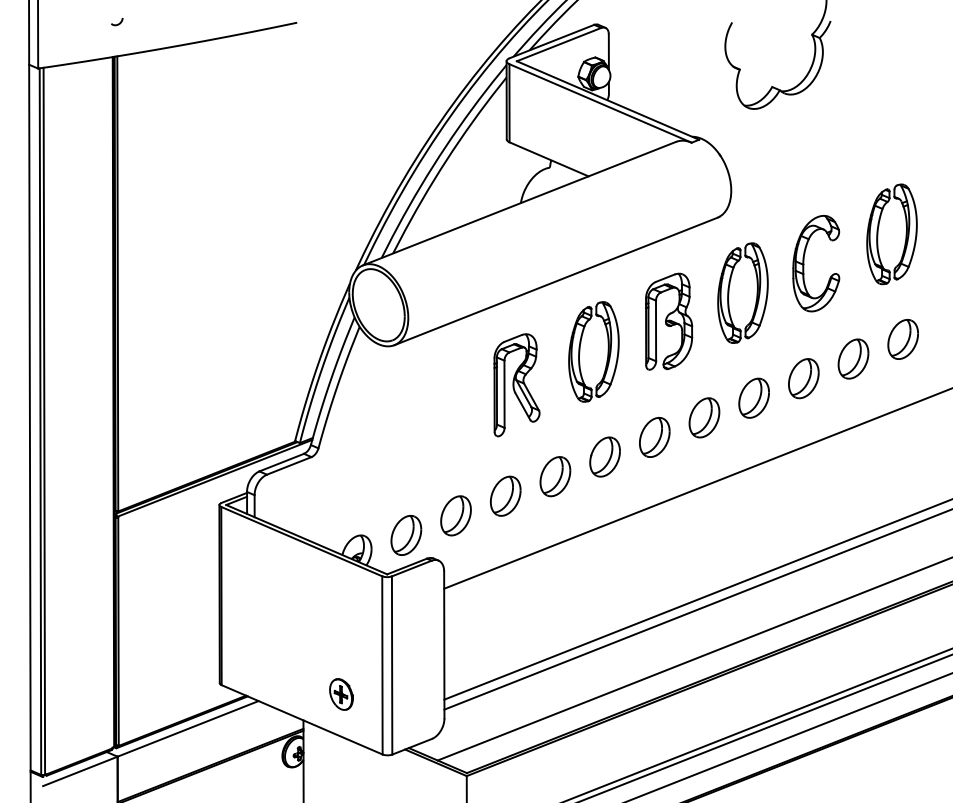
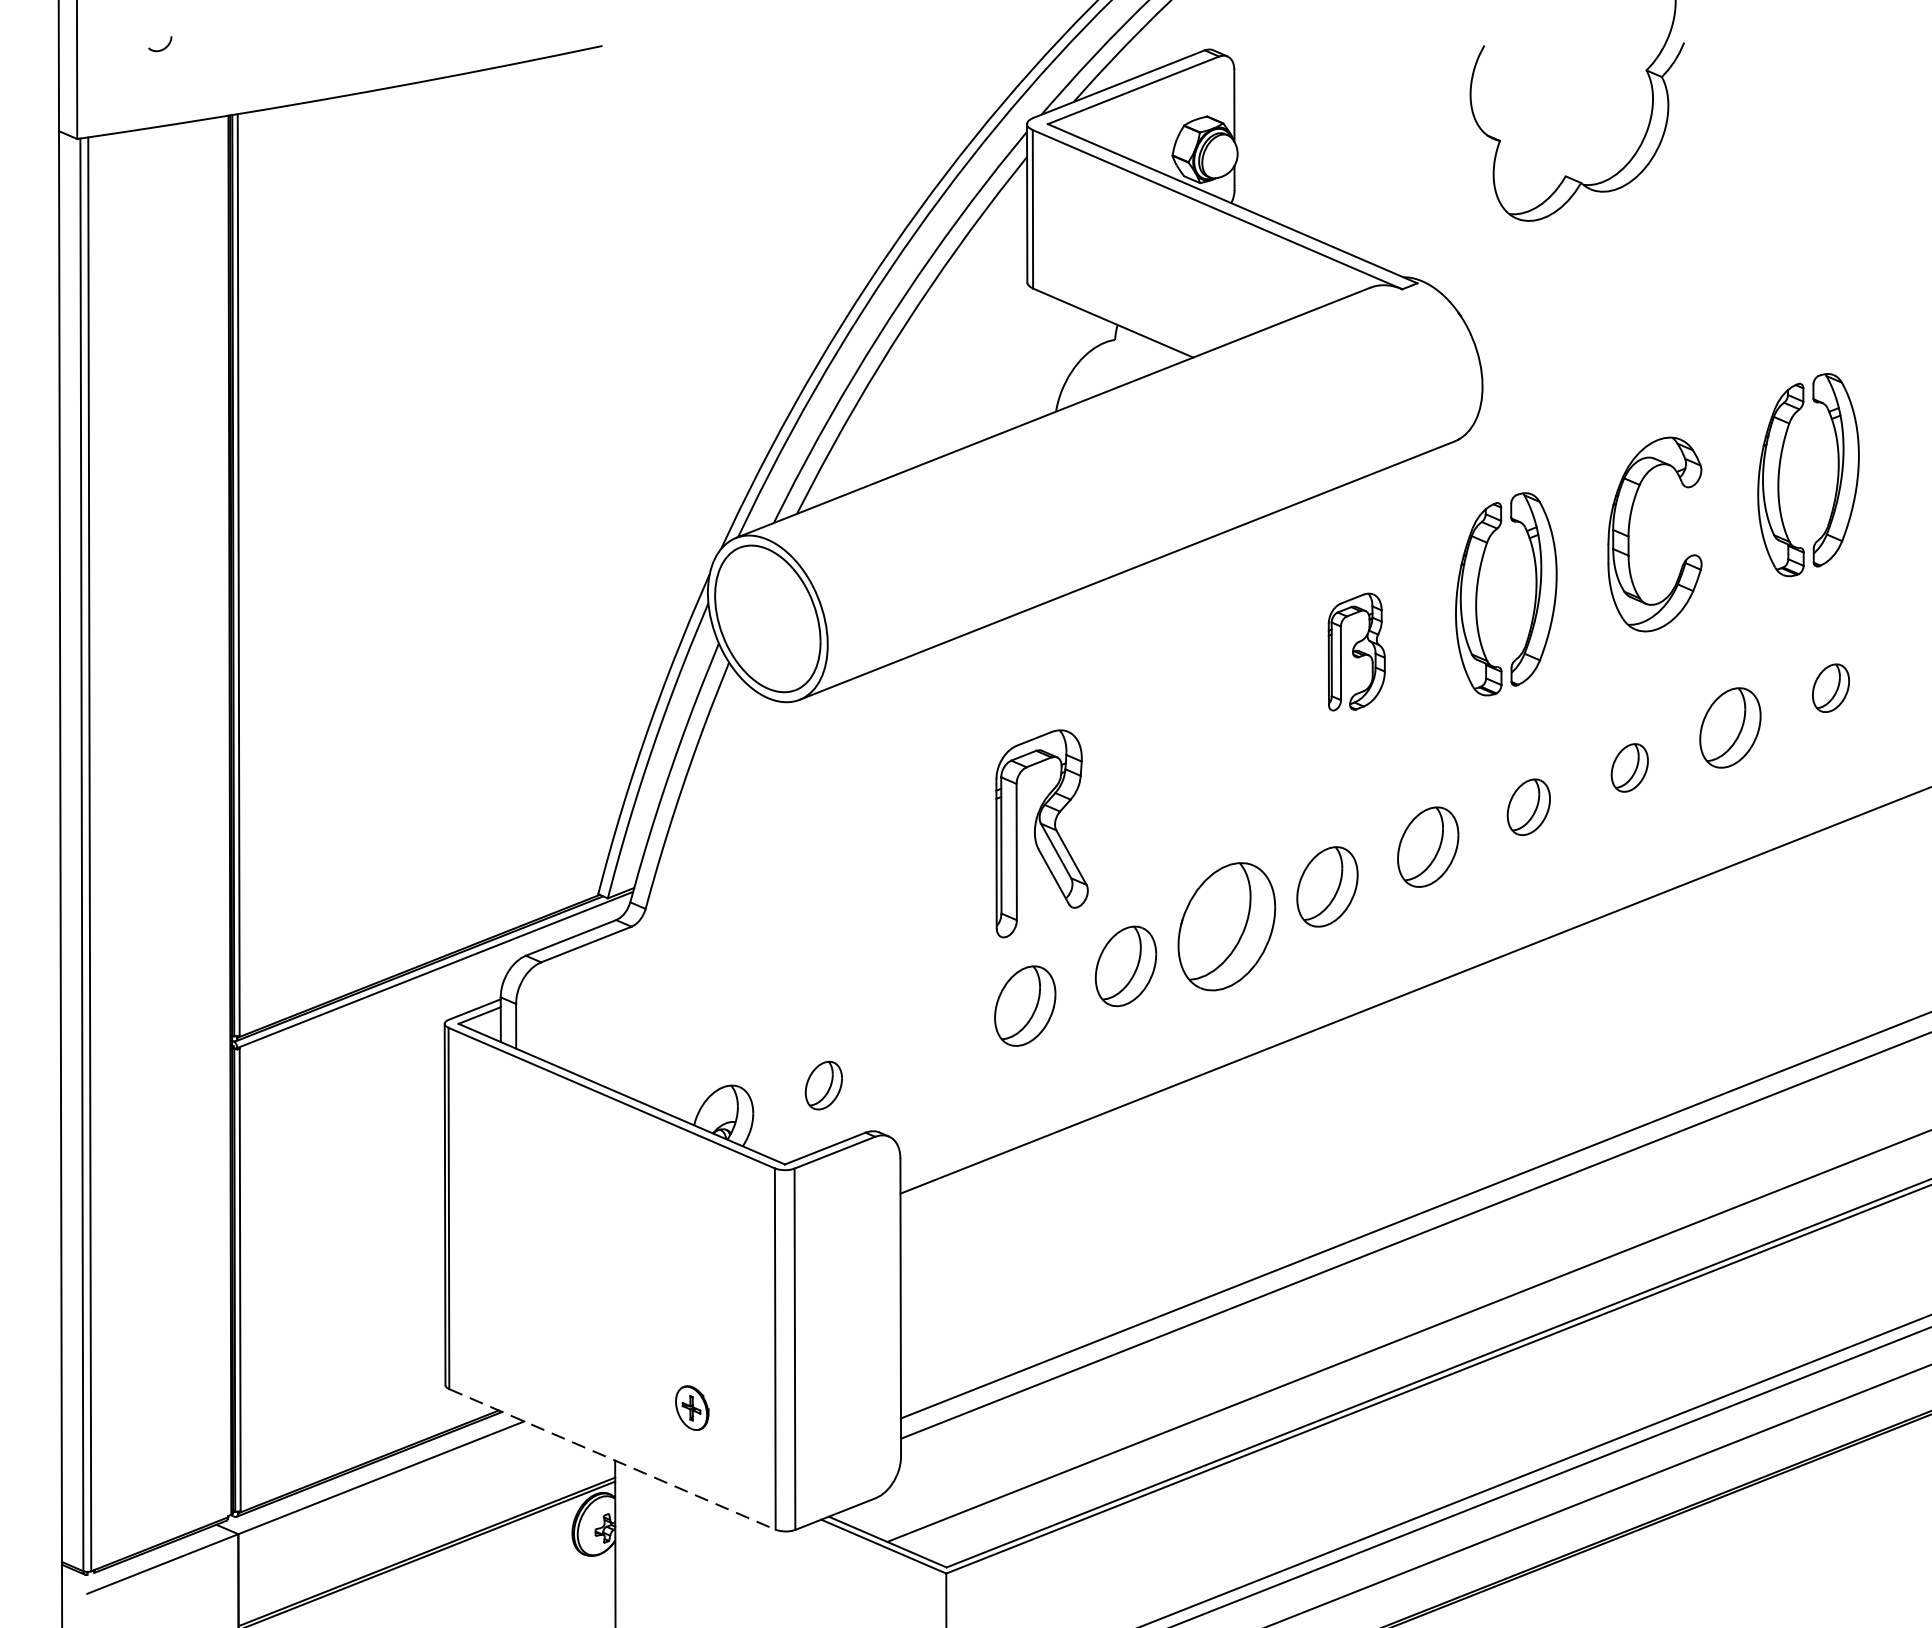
curve: (117, 23) -> (161, 47), moved
part: (669, 321) -> (1357, 651), size x0.6
part: (902, 339) -> (1829, 688), size x0.6
part: (580, 351) -> (1176, 712), removed
part: (803, 378) -> (1629, 767), size x0.6
part: (516, 385) -> (1041, 834), moved
part: (753, 397) -> (1527, 805), size x0.7
part: (604, 456) -> (1225, 925), size x1.6
part: (455, 515) -> (923, 1045), removed
part: (406, 535) -> (824, 1085), size x0.6
part: (341, 694) -> (692, 1408), size x0.7
line: (302, 719) -> (613, 1458), solid -> dashed

